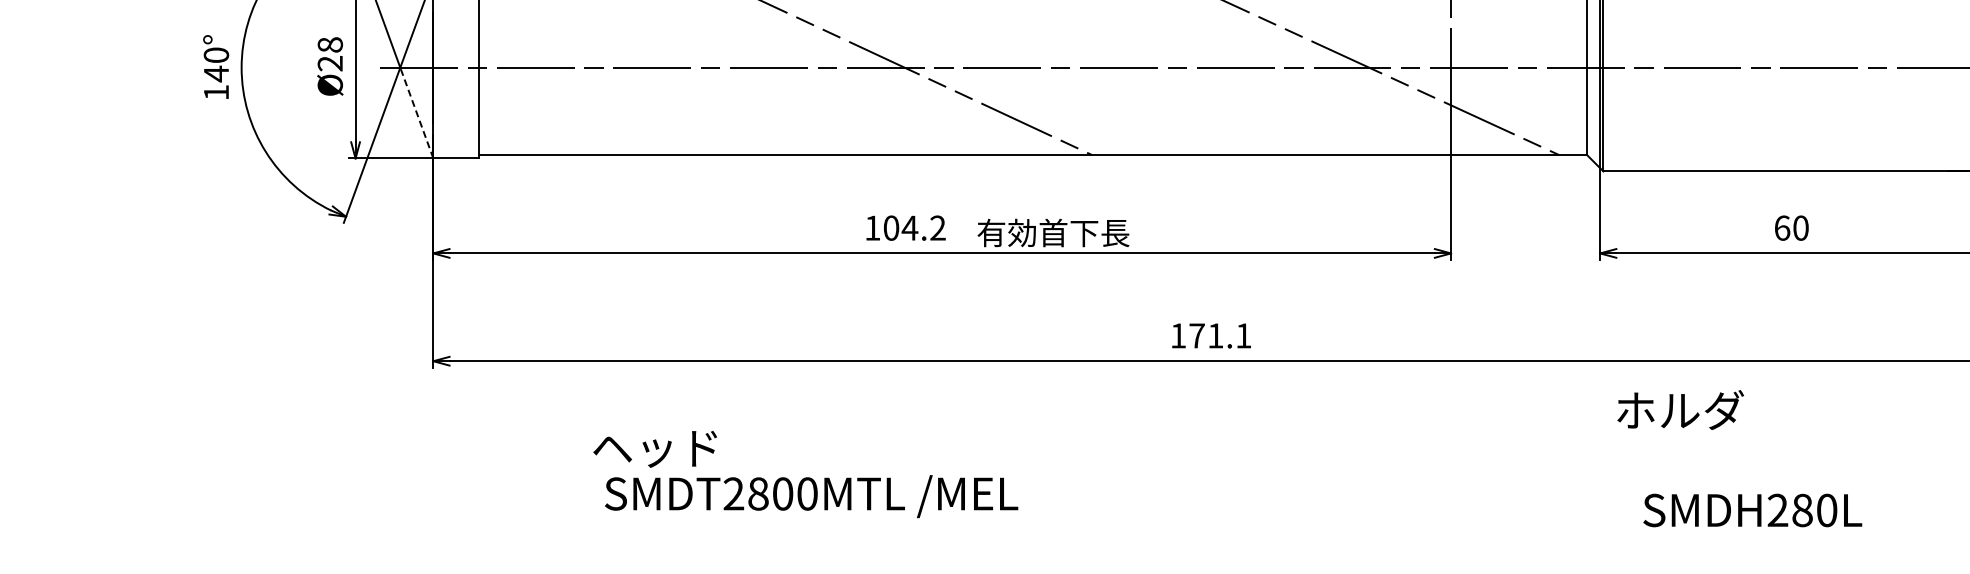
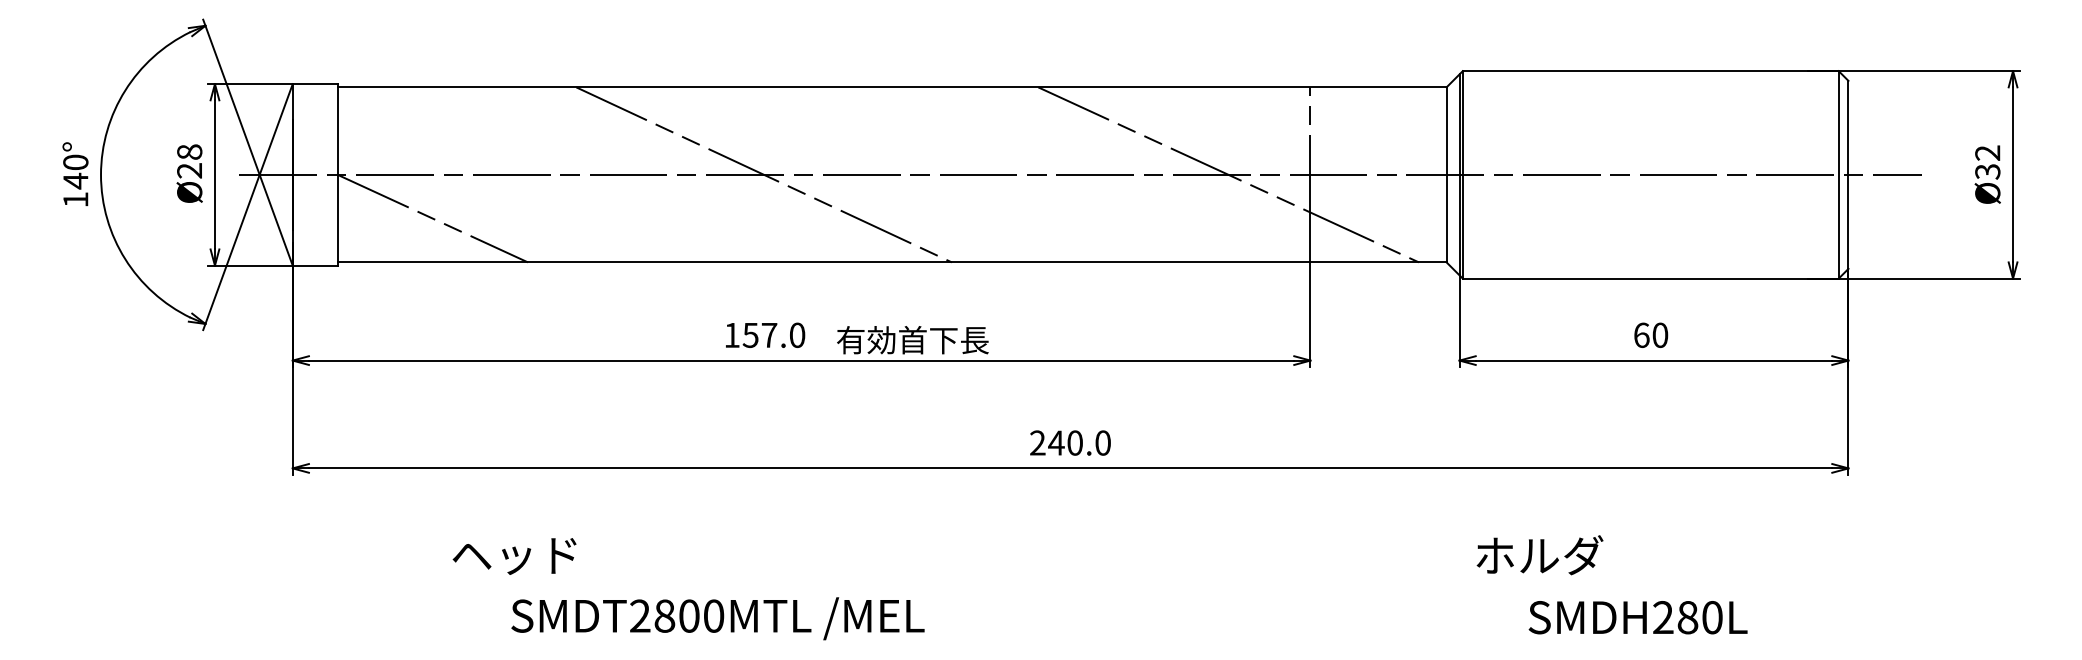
line: (573, 111) -> (432, 218), added
line: (417, 112) -> (276, 219), dashed -> solid
text: (914, 228) -> (773, 335), 104.2 -> 157.0
text: (1211, 335) -> (1070, 442), 171.1 -> 240.0
text: (1680, 410) -> (1539, 555), moved
text: (811, 496) -> (717, 618), moved
text: (1752, 510) -> (1637, 617), moved

